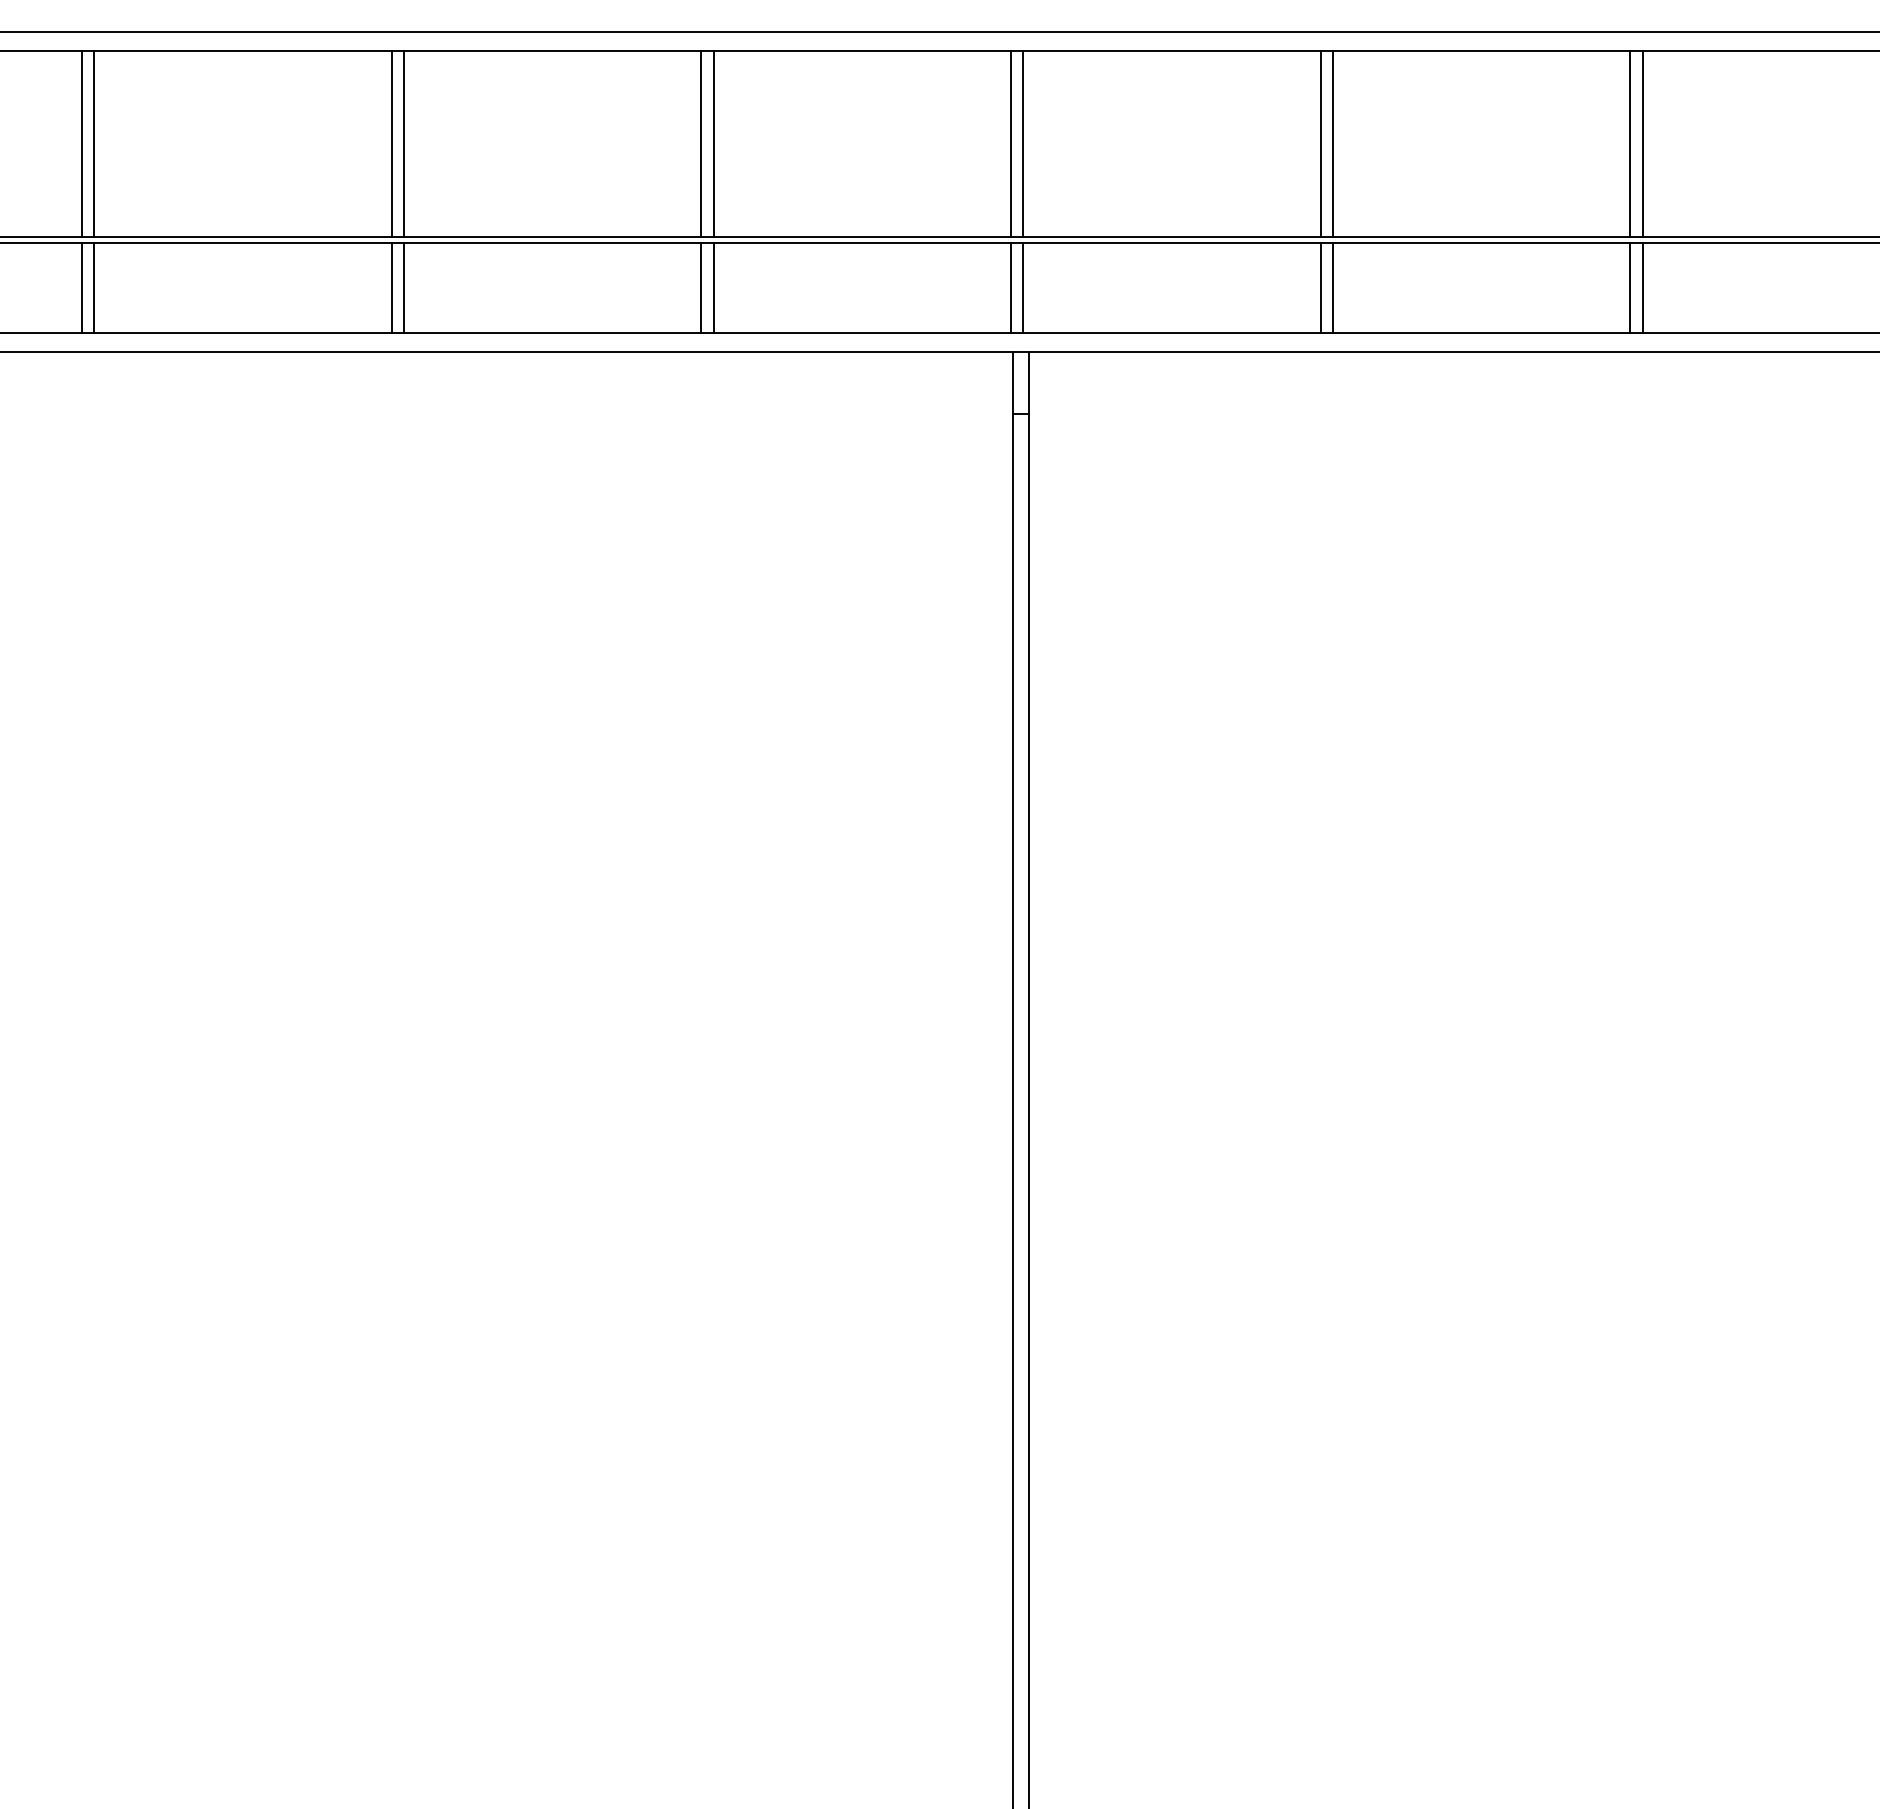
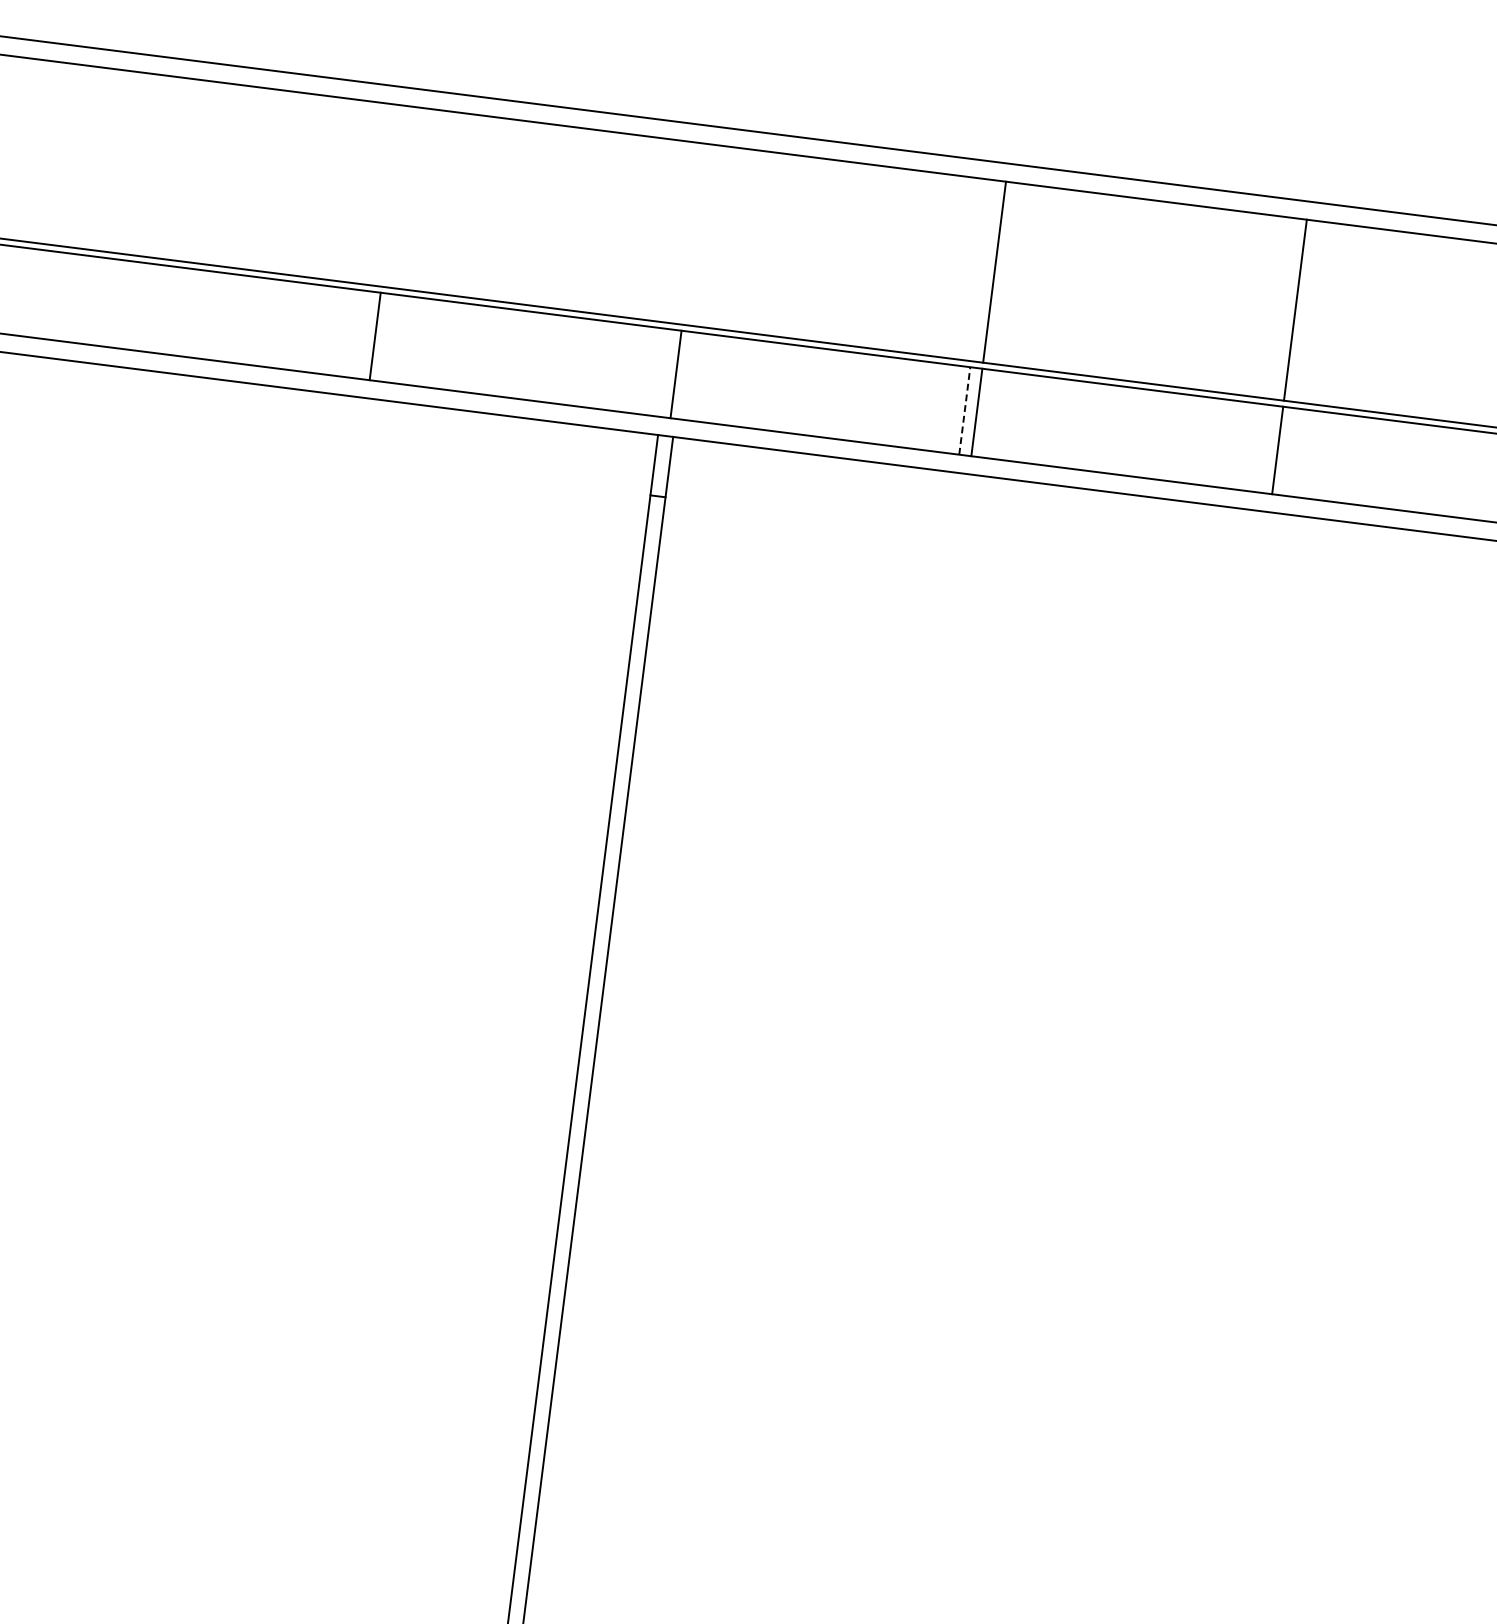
line: (391, 143) -> (79, 156), removed
line: (404, 143) -> (92, 157), removed
line: (701, 143) -> (381, 194), removed
line: (713, 143) -> (392, 195), removed
line: (1010, 143) -> (681, 232), removed
line: (1023, 143) -> (693, 233), removed
line: (1320, 143) -> (982, 270), removed
line: (1630, 143) -> (1283, 308), removed
line: (1320, 287) -> (964, 410), solid -> dashed
line: (391, 288) -> (62, 297), removed
line: (404, 288) -> (74, 298), removed
line: (701, 288) -> (363, 335), removed
line: (1010, 288) -> (663, 372), removed
line: (1630, 288) -> (1265, 449), removed

